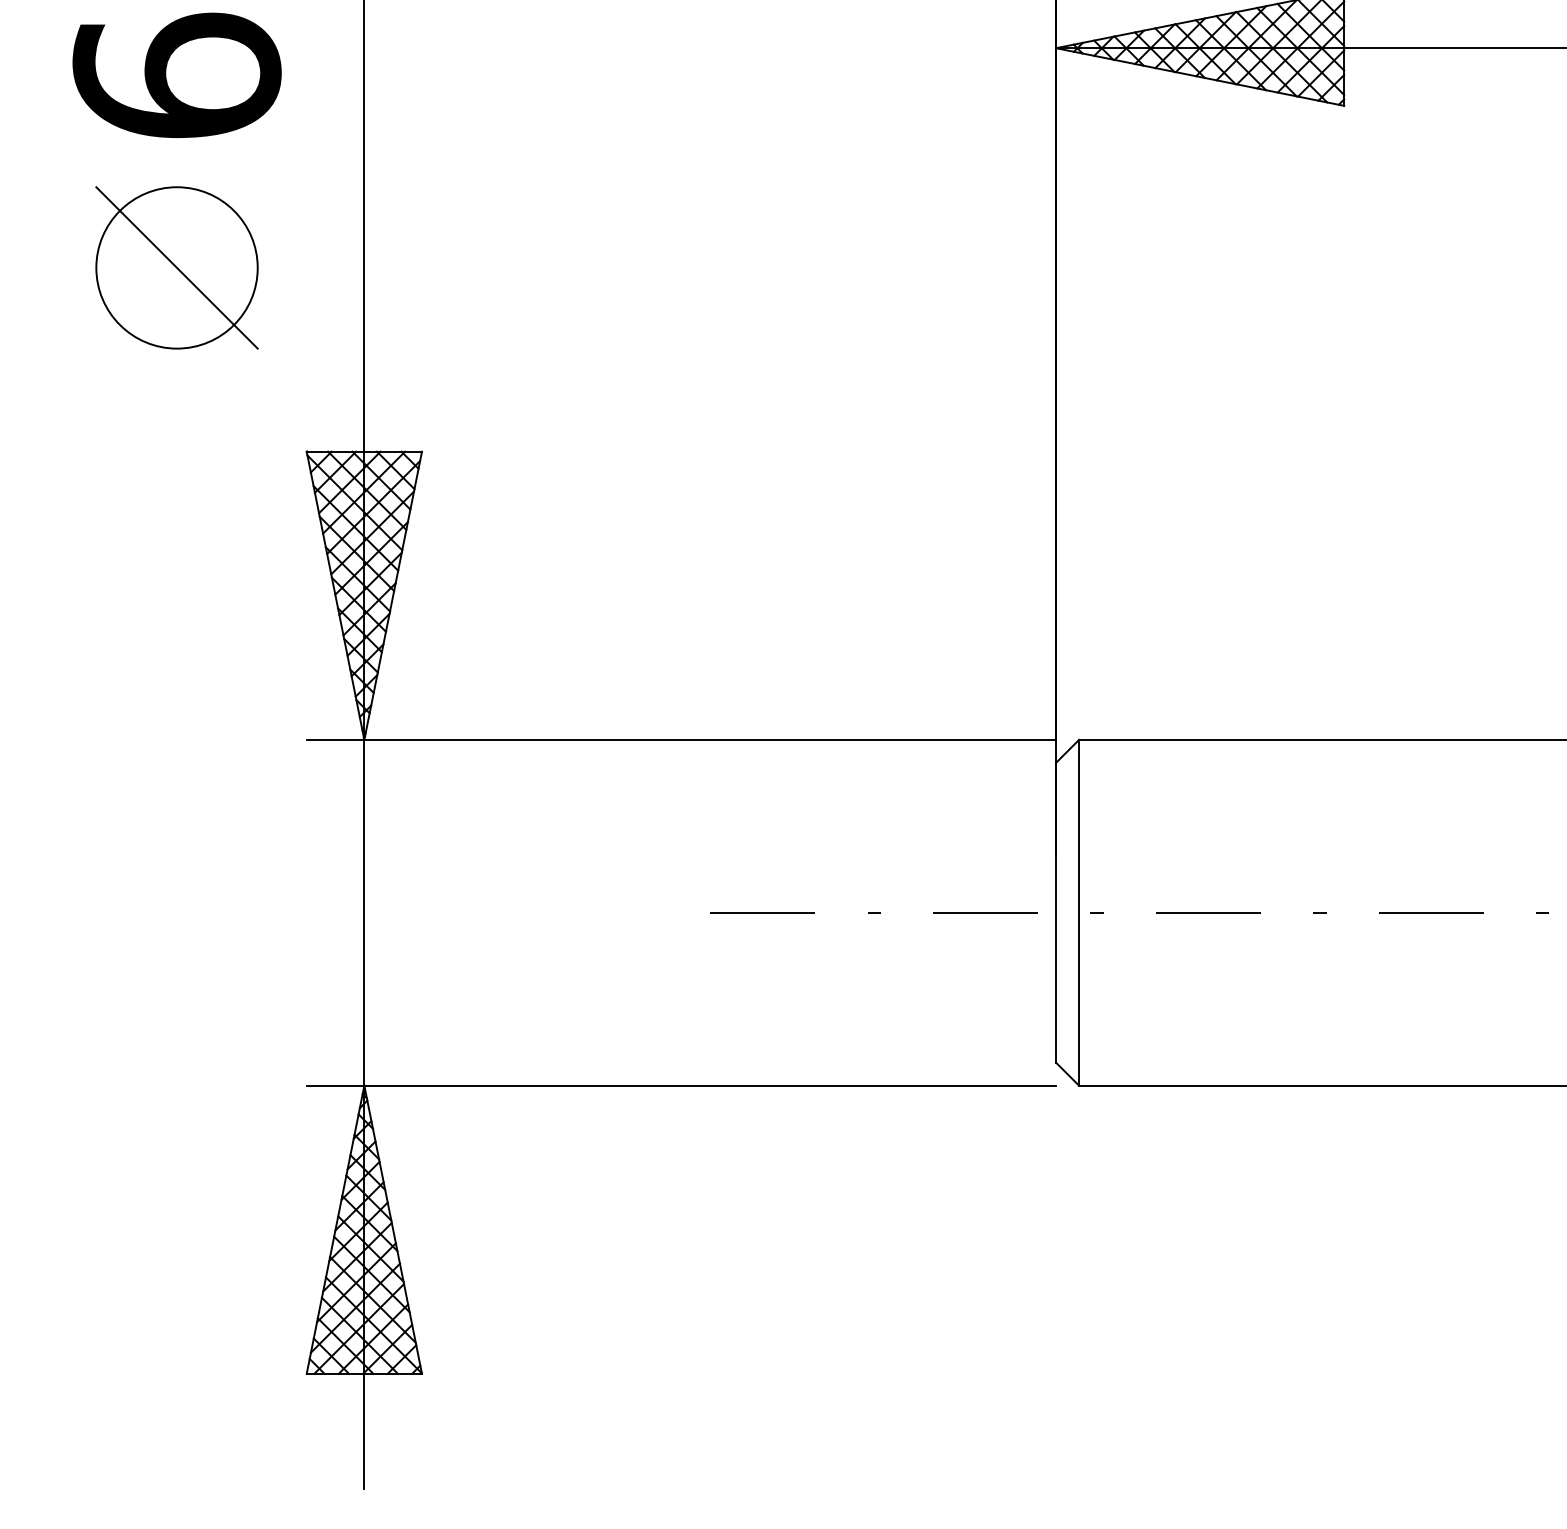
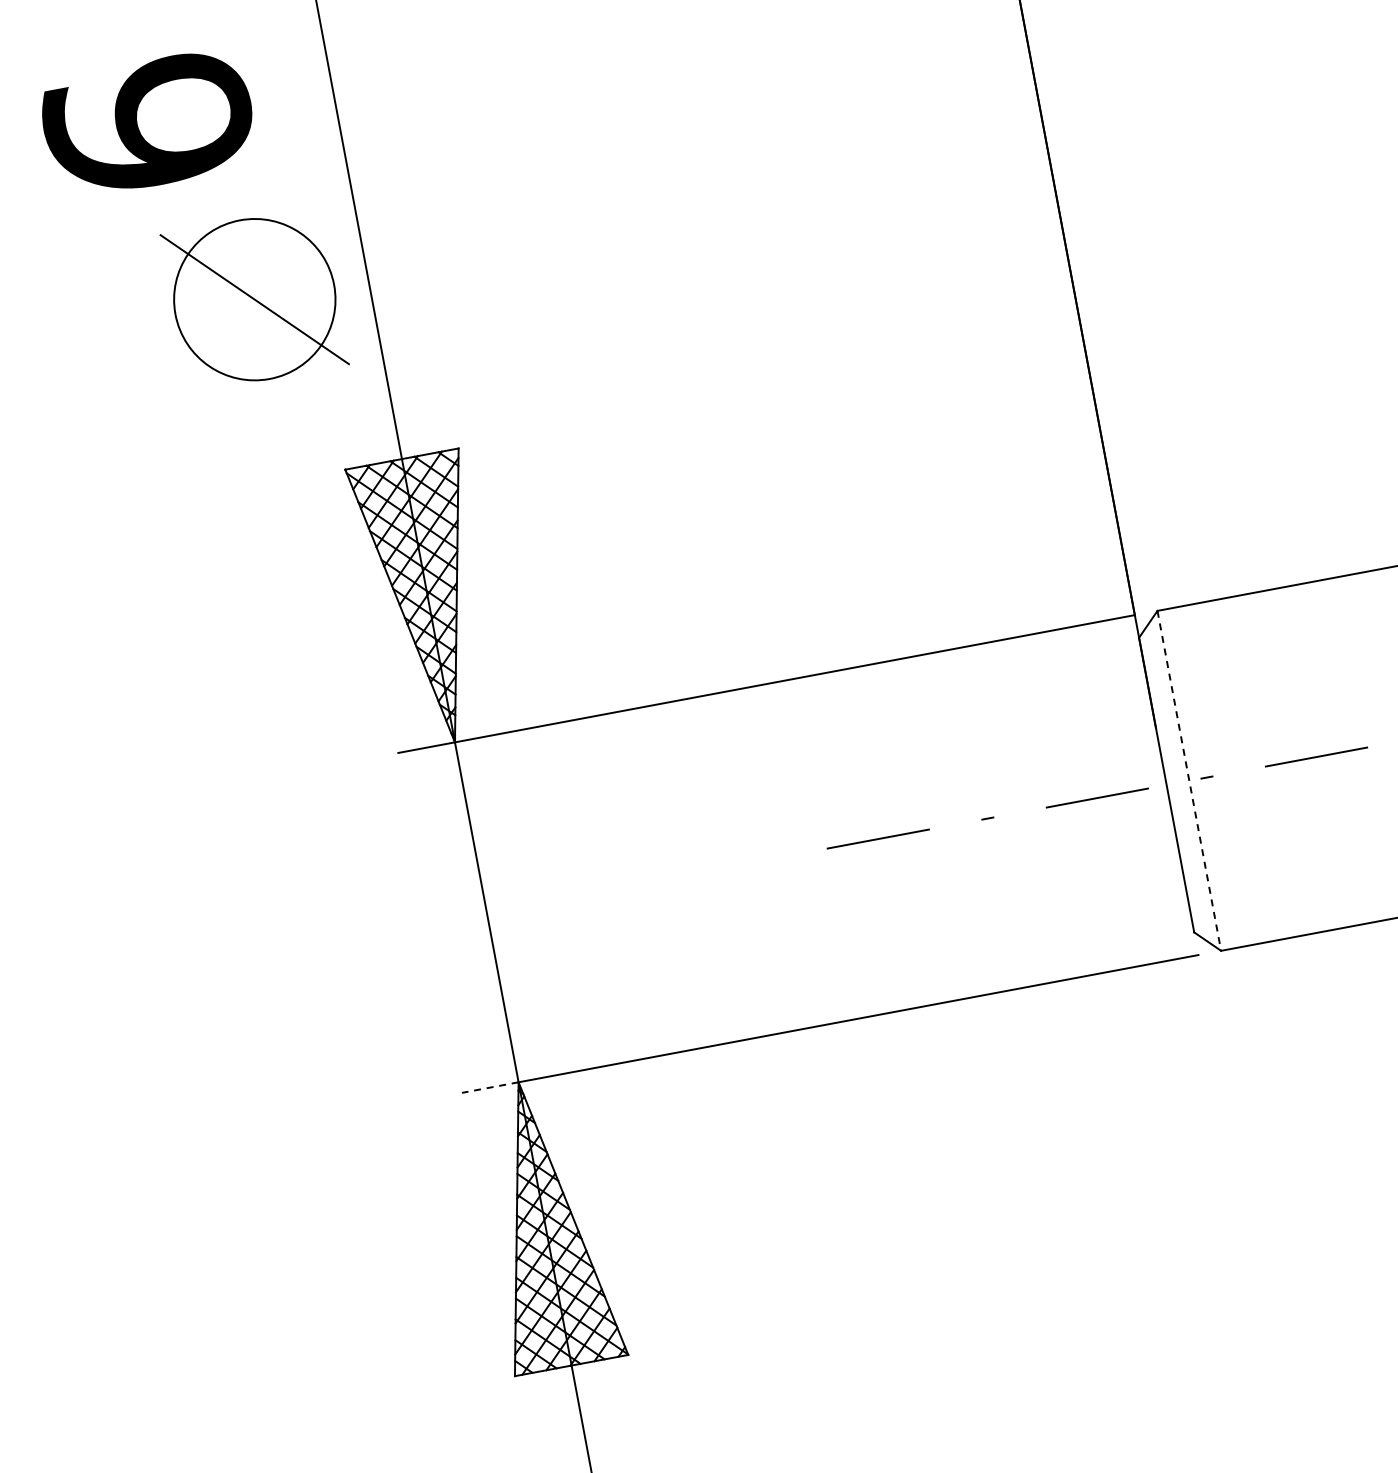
part: (176, 267) -> (254, 299), moved
line: (1079, 912) -> (1189, 780), solid -> dashed
line: (335, 1085) -> (490, 1087), solid -> dashed

